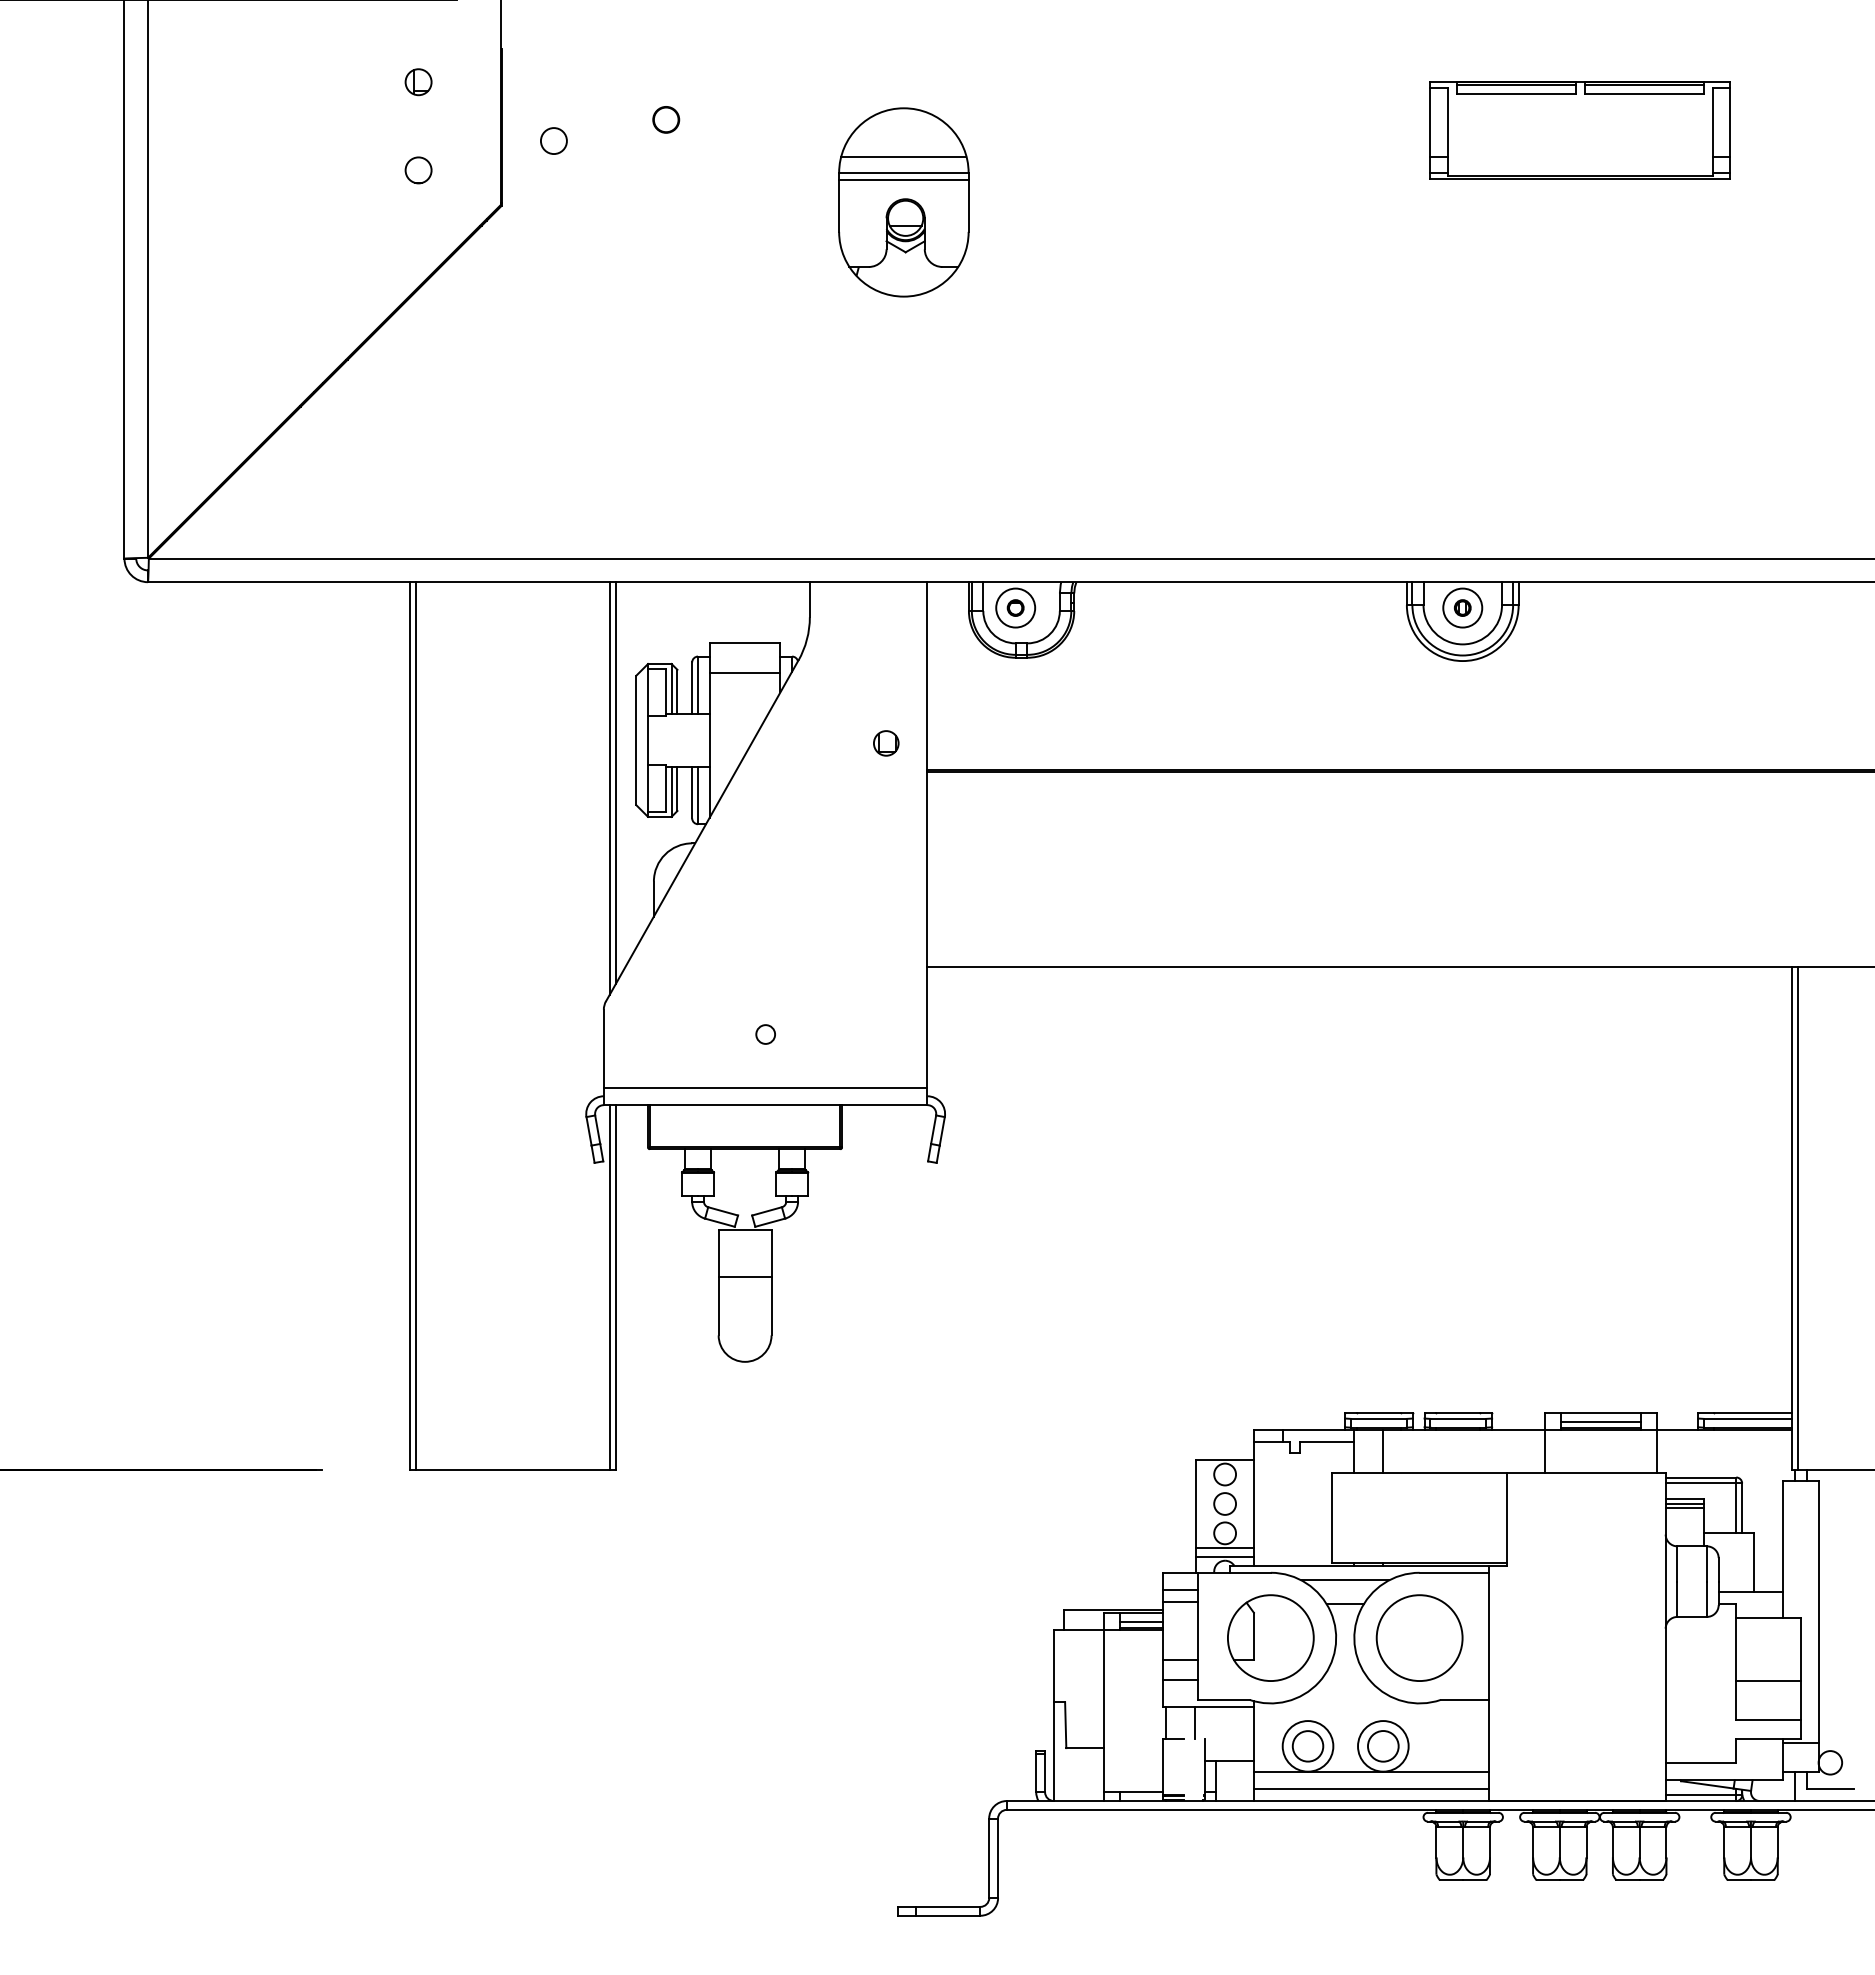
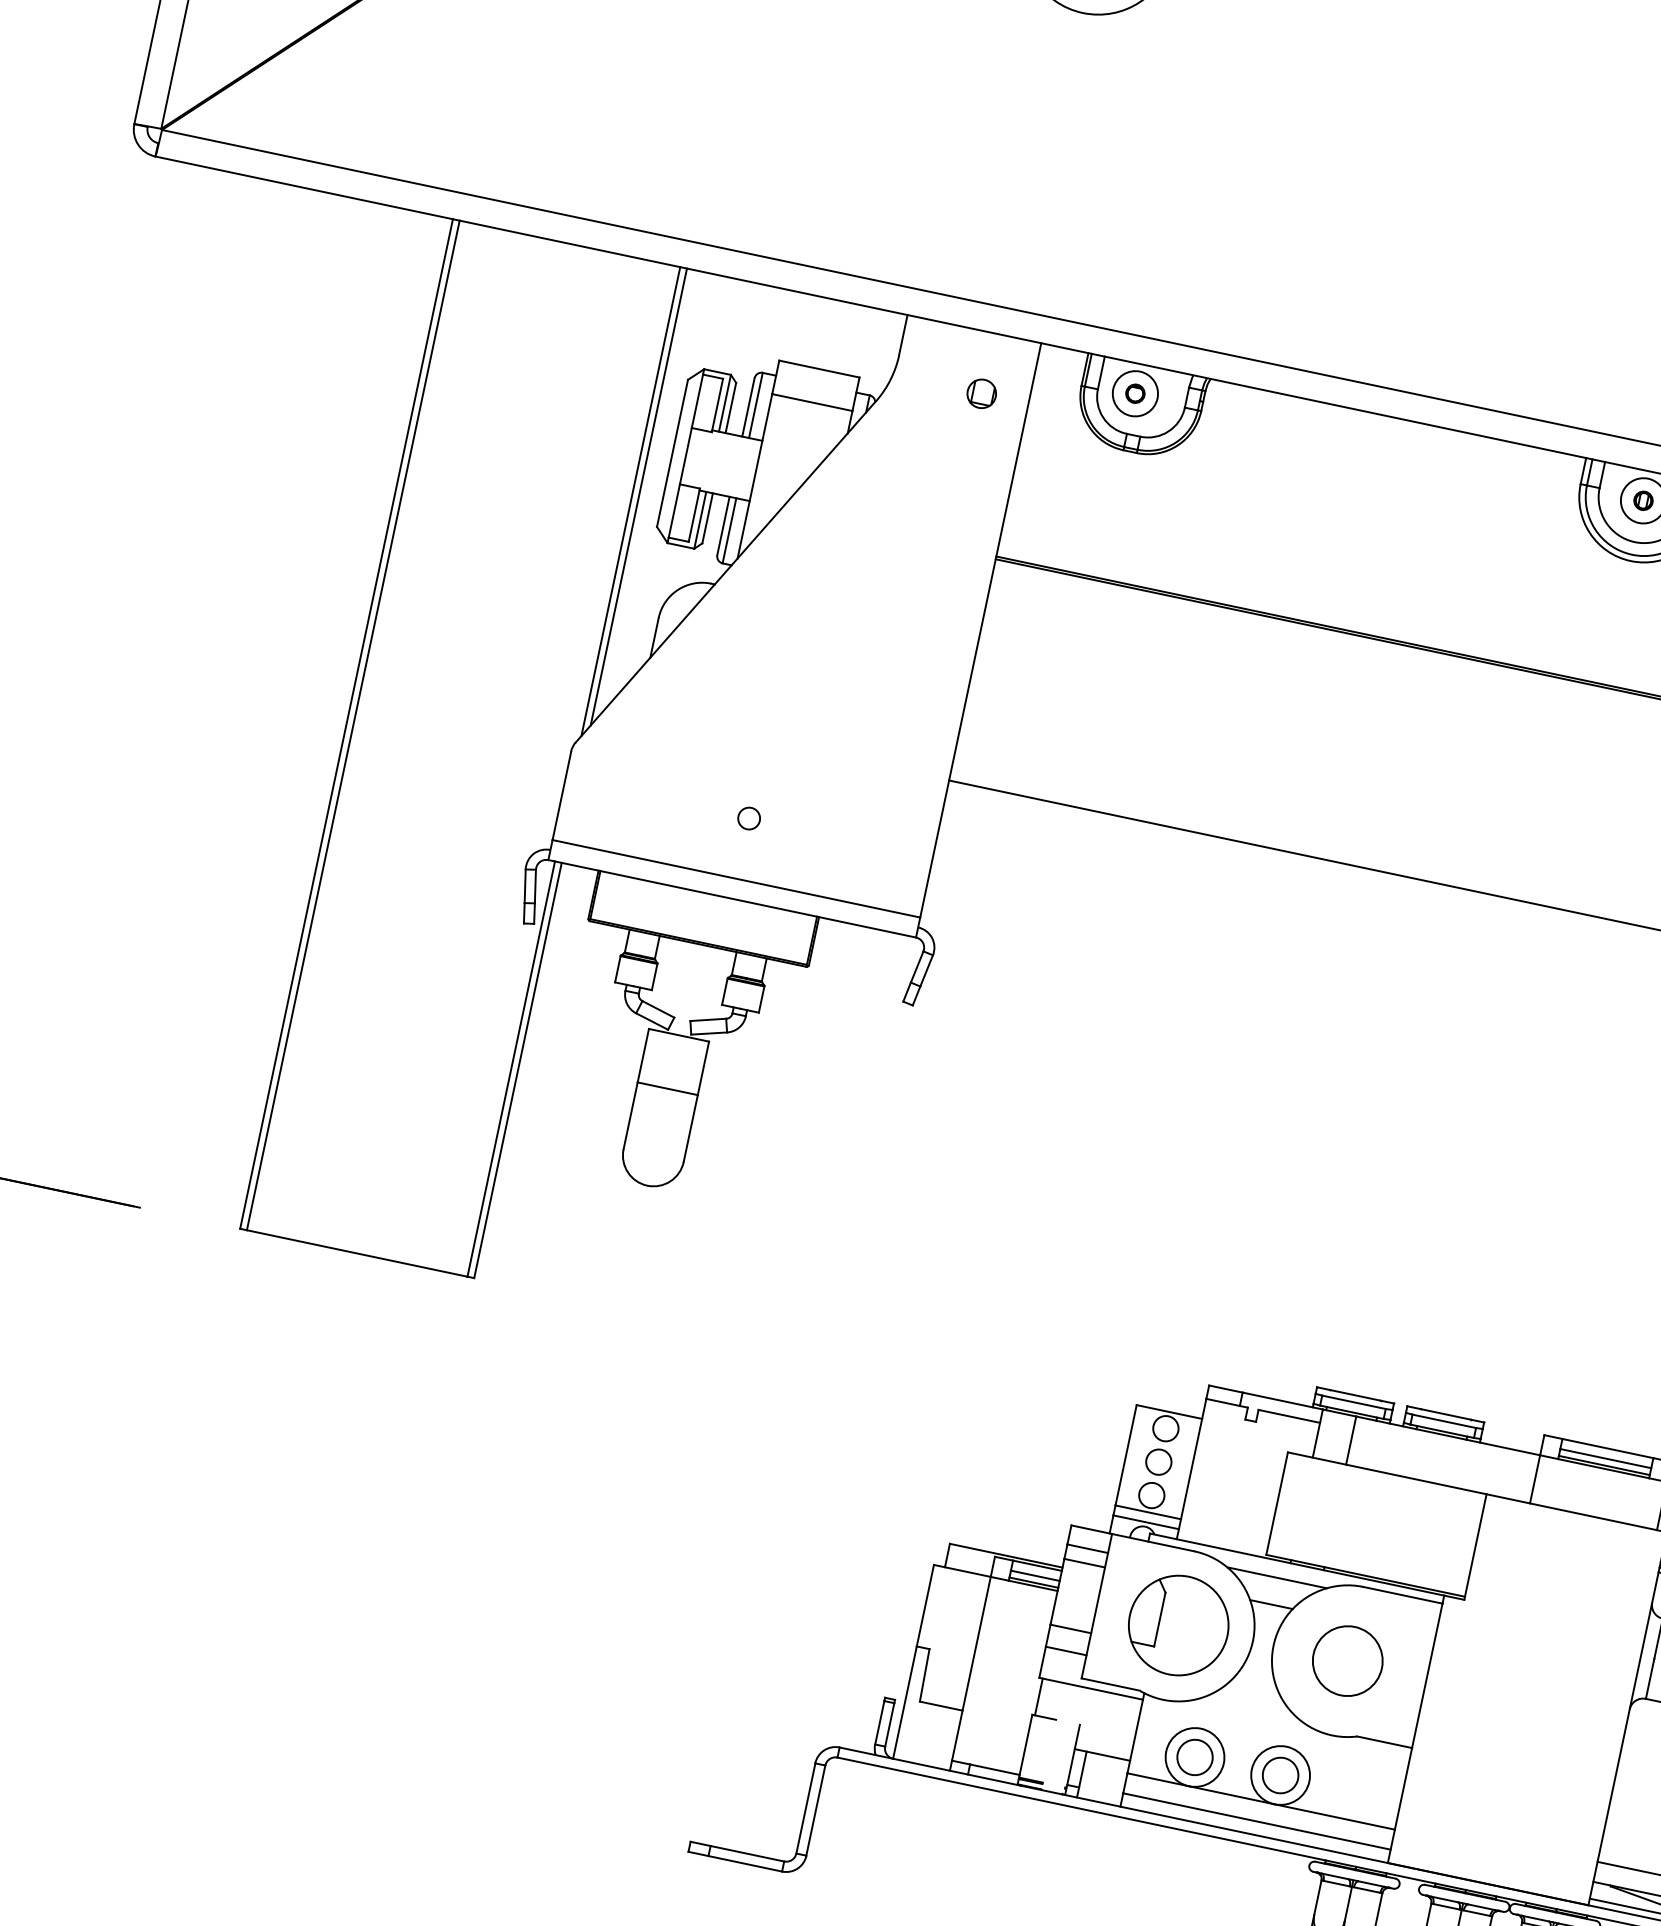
part: (886, 743) -> (982, 394), moved
circle: (1419, 1637) -> (1347, 1660), size x0.7
line: (1195, 1722) -> (1072, 1703), removed

